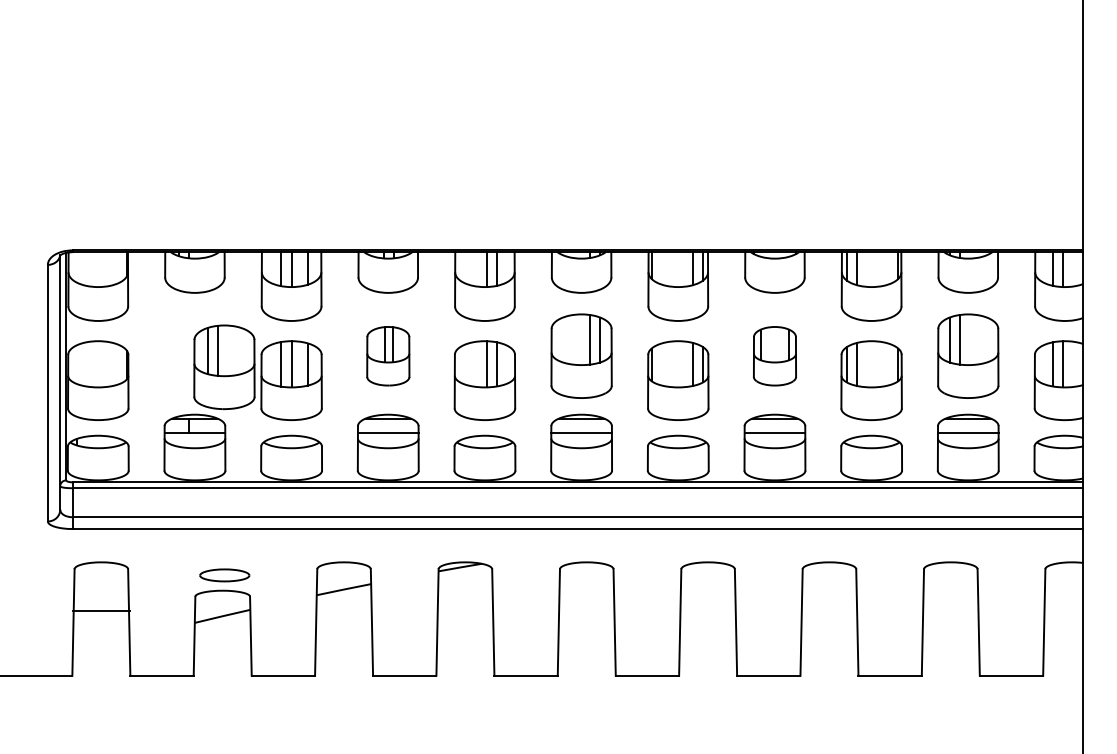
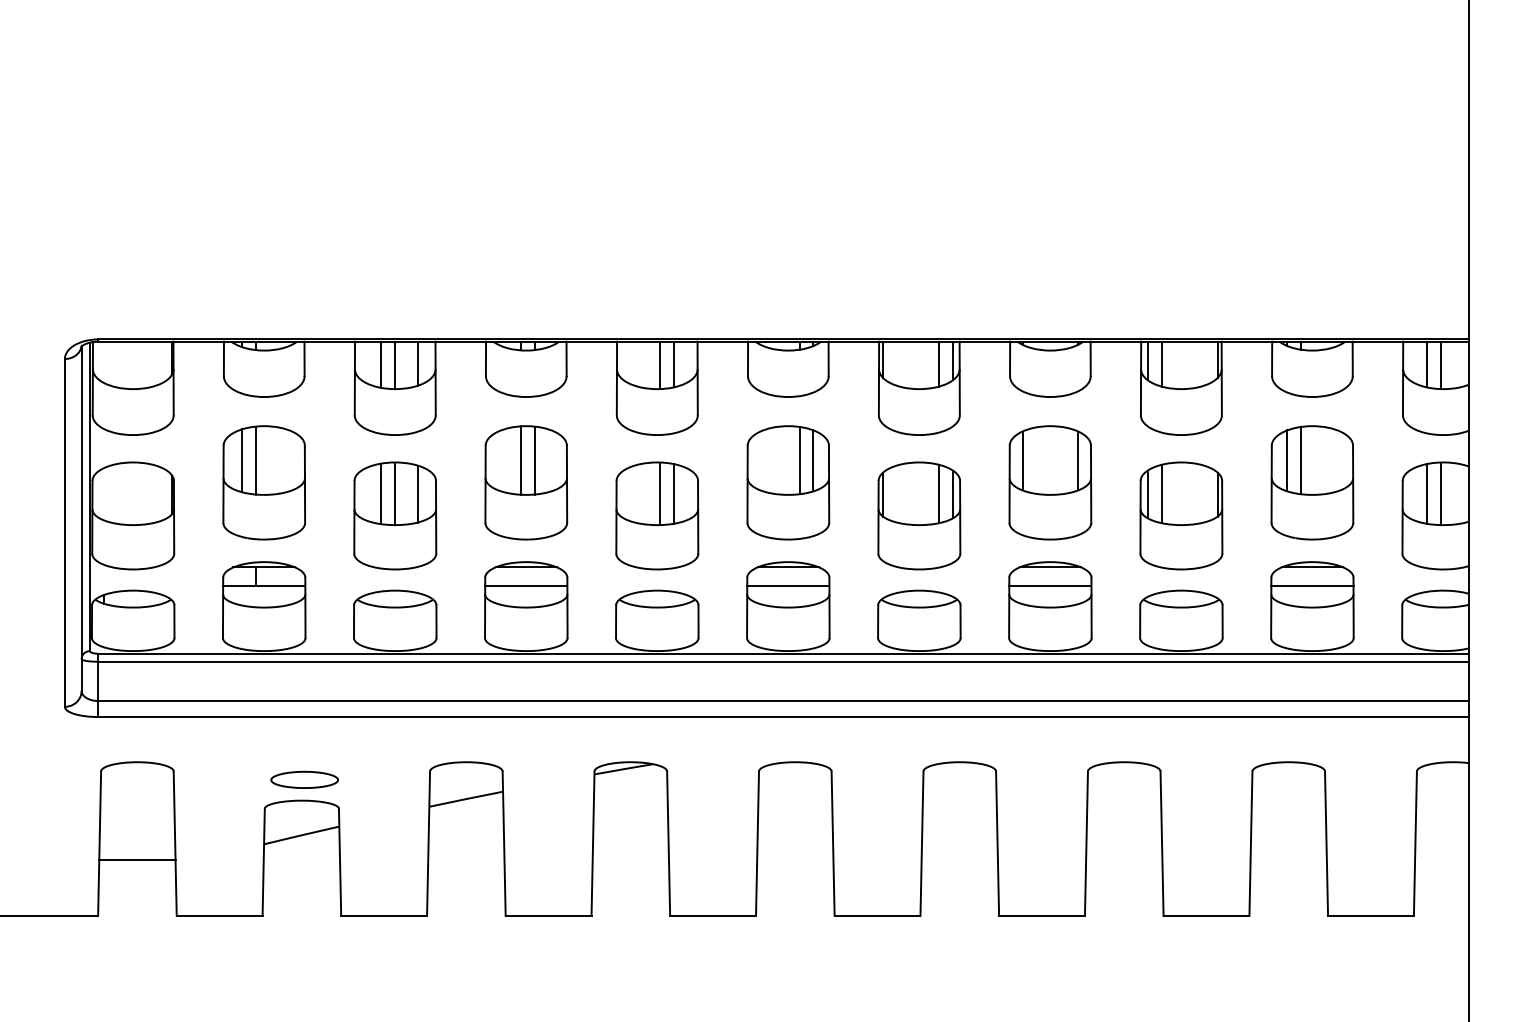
part: (388, 355) -> (526, 482), size x1.43
part: (775, 355) -> (1050, 482), size x1.43
part: (224, 367) -> (264, 482), moved
line: (101, 611) -> (137, 860), moved

